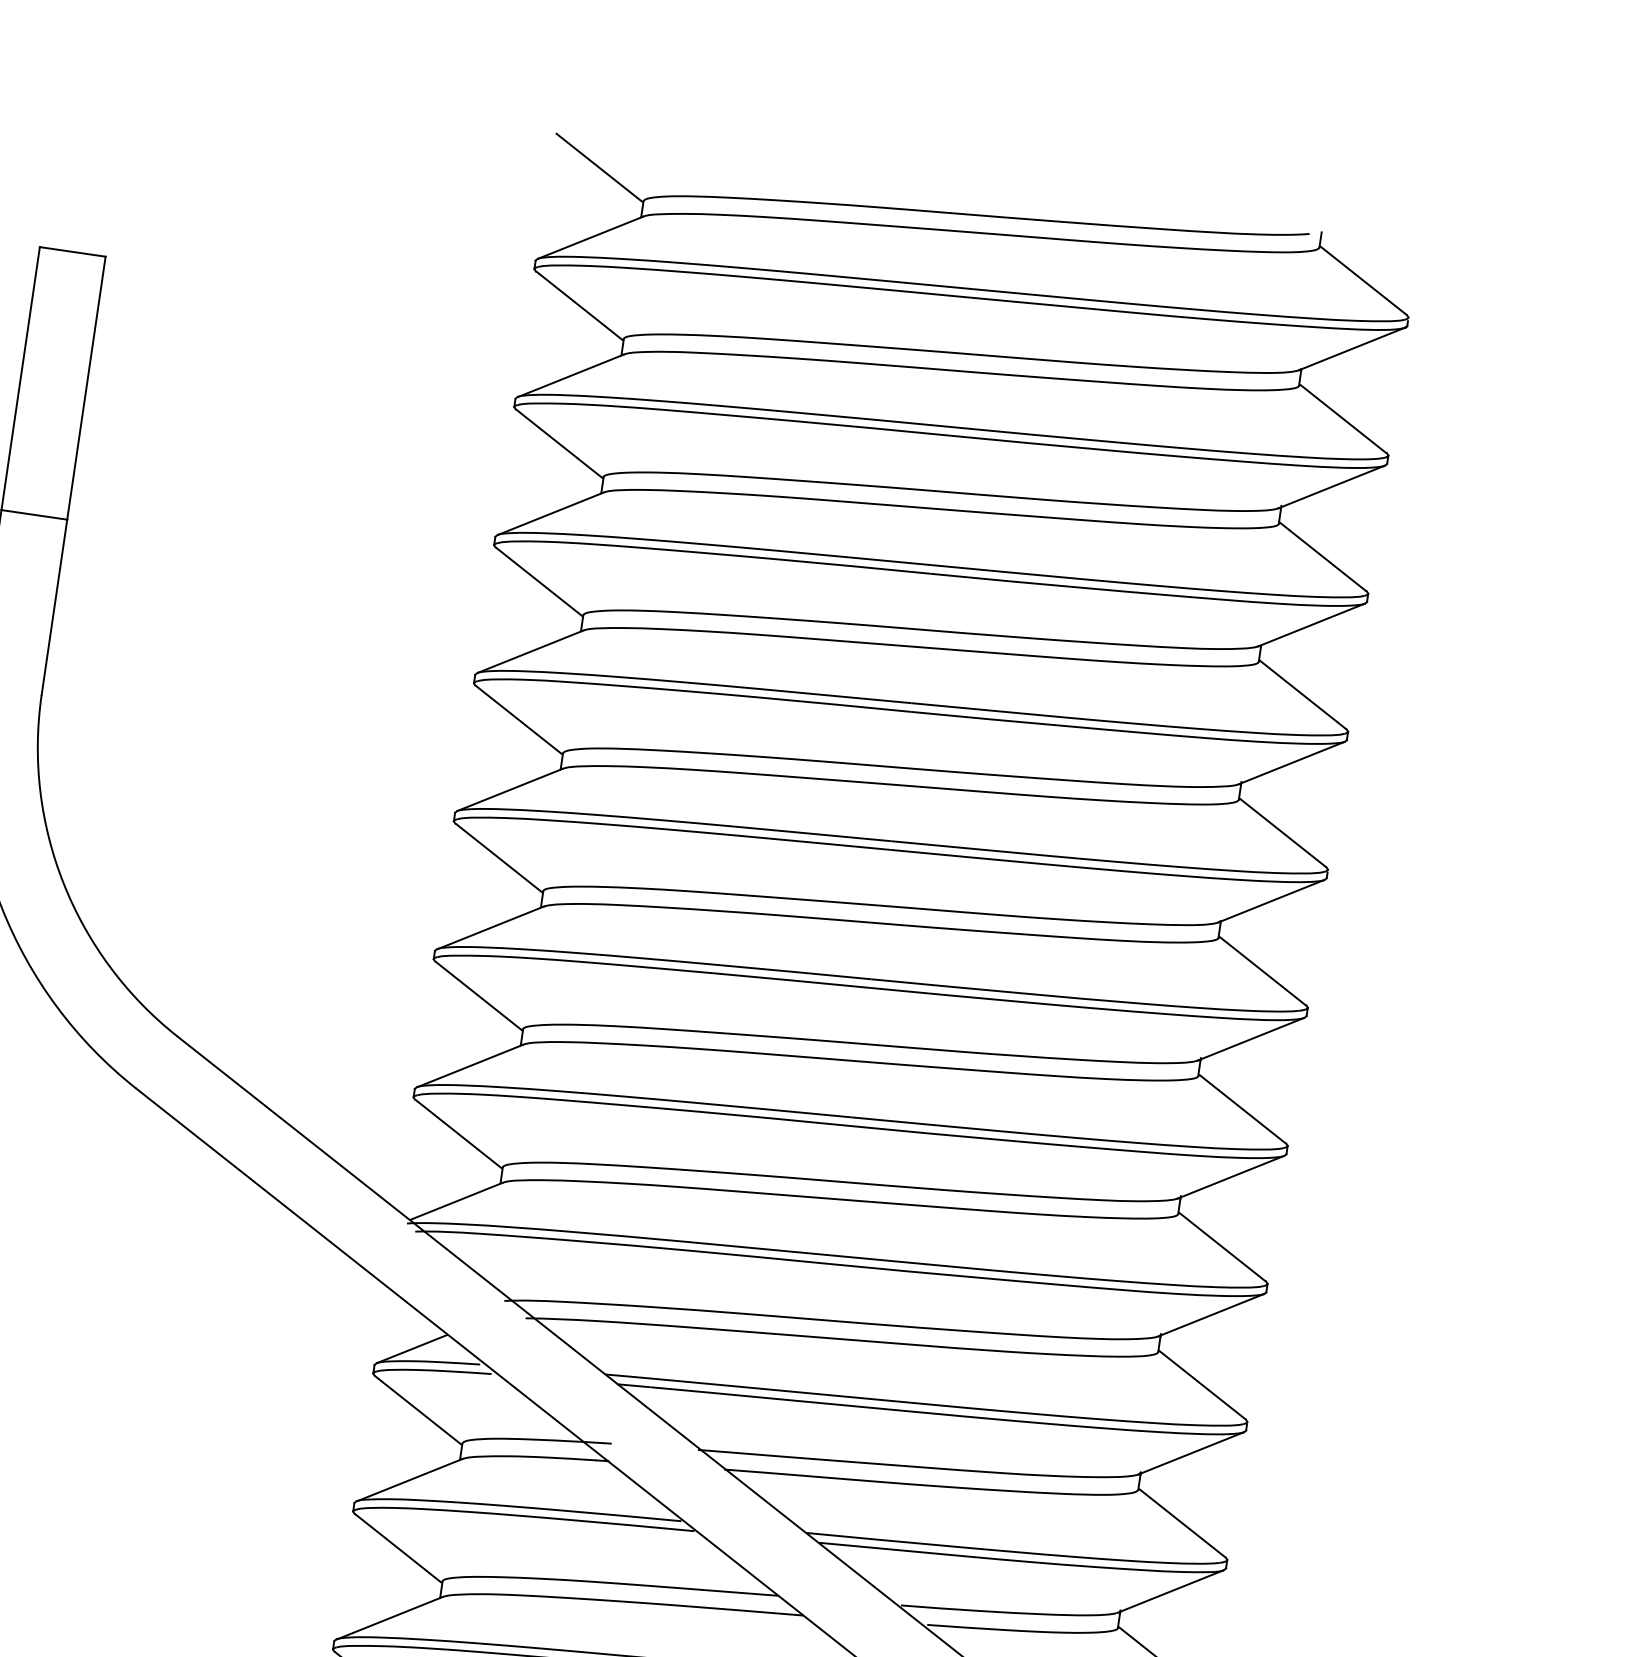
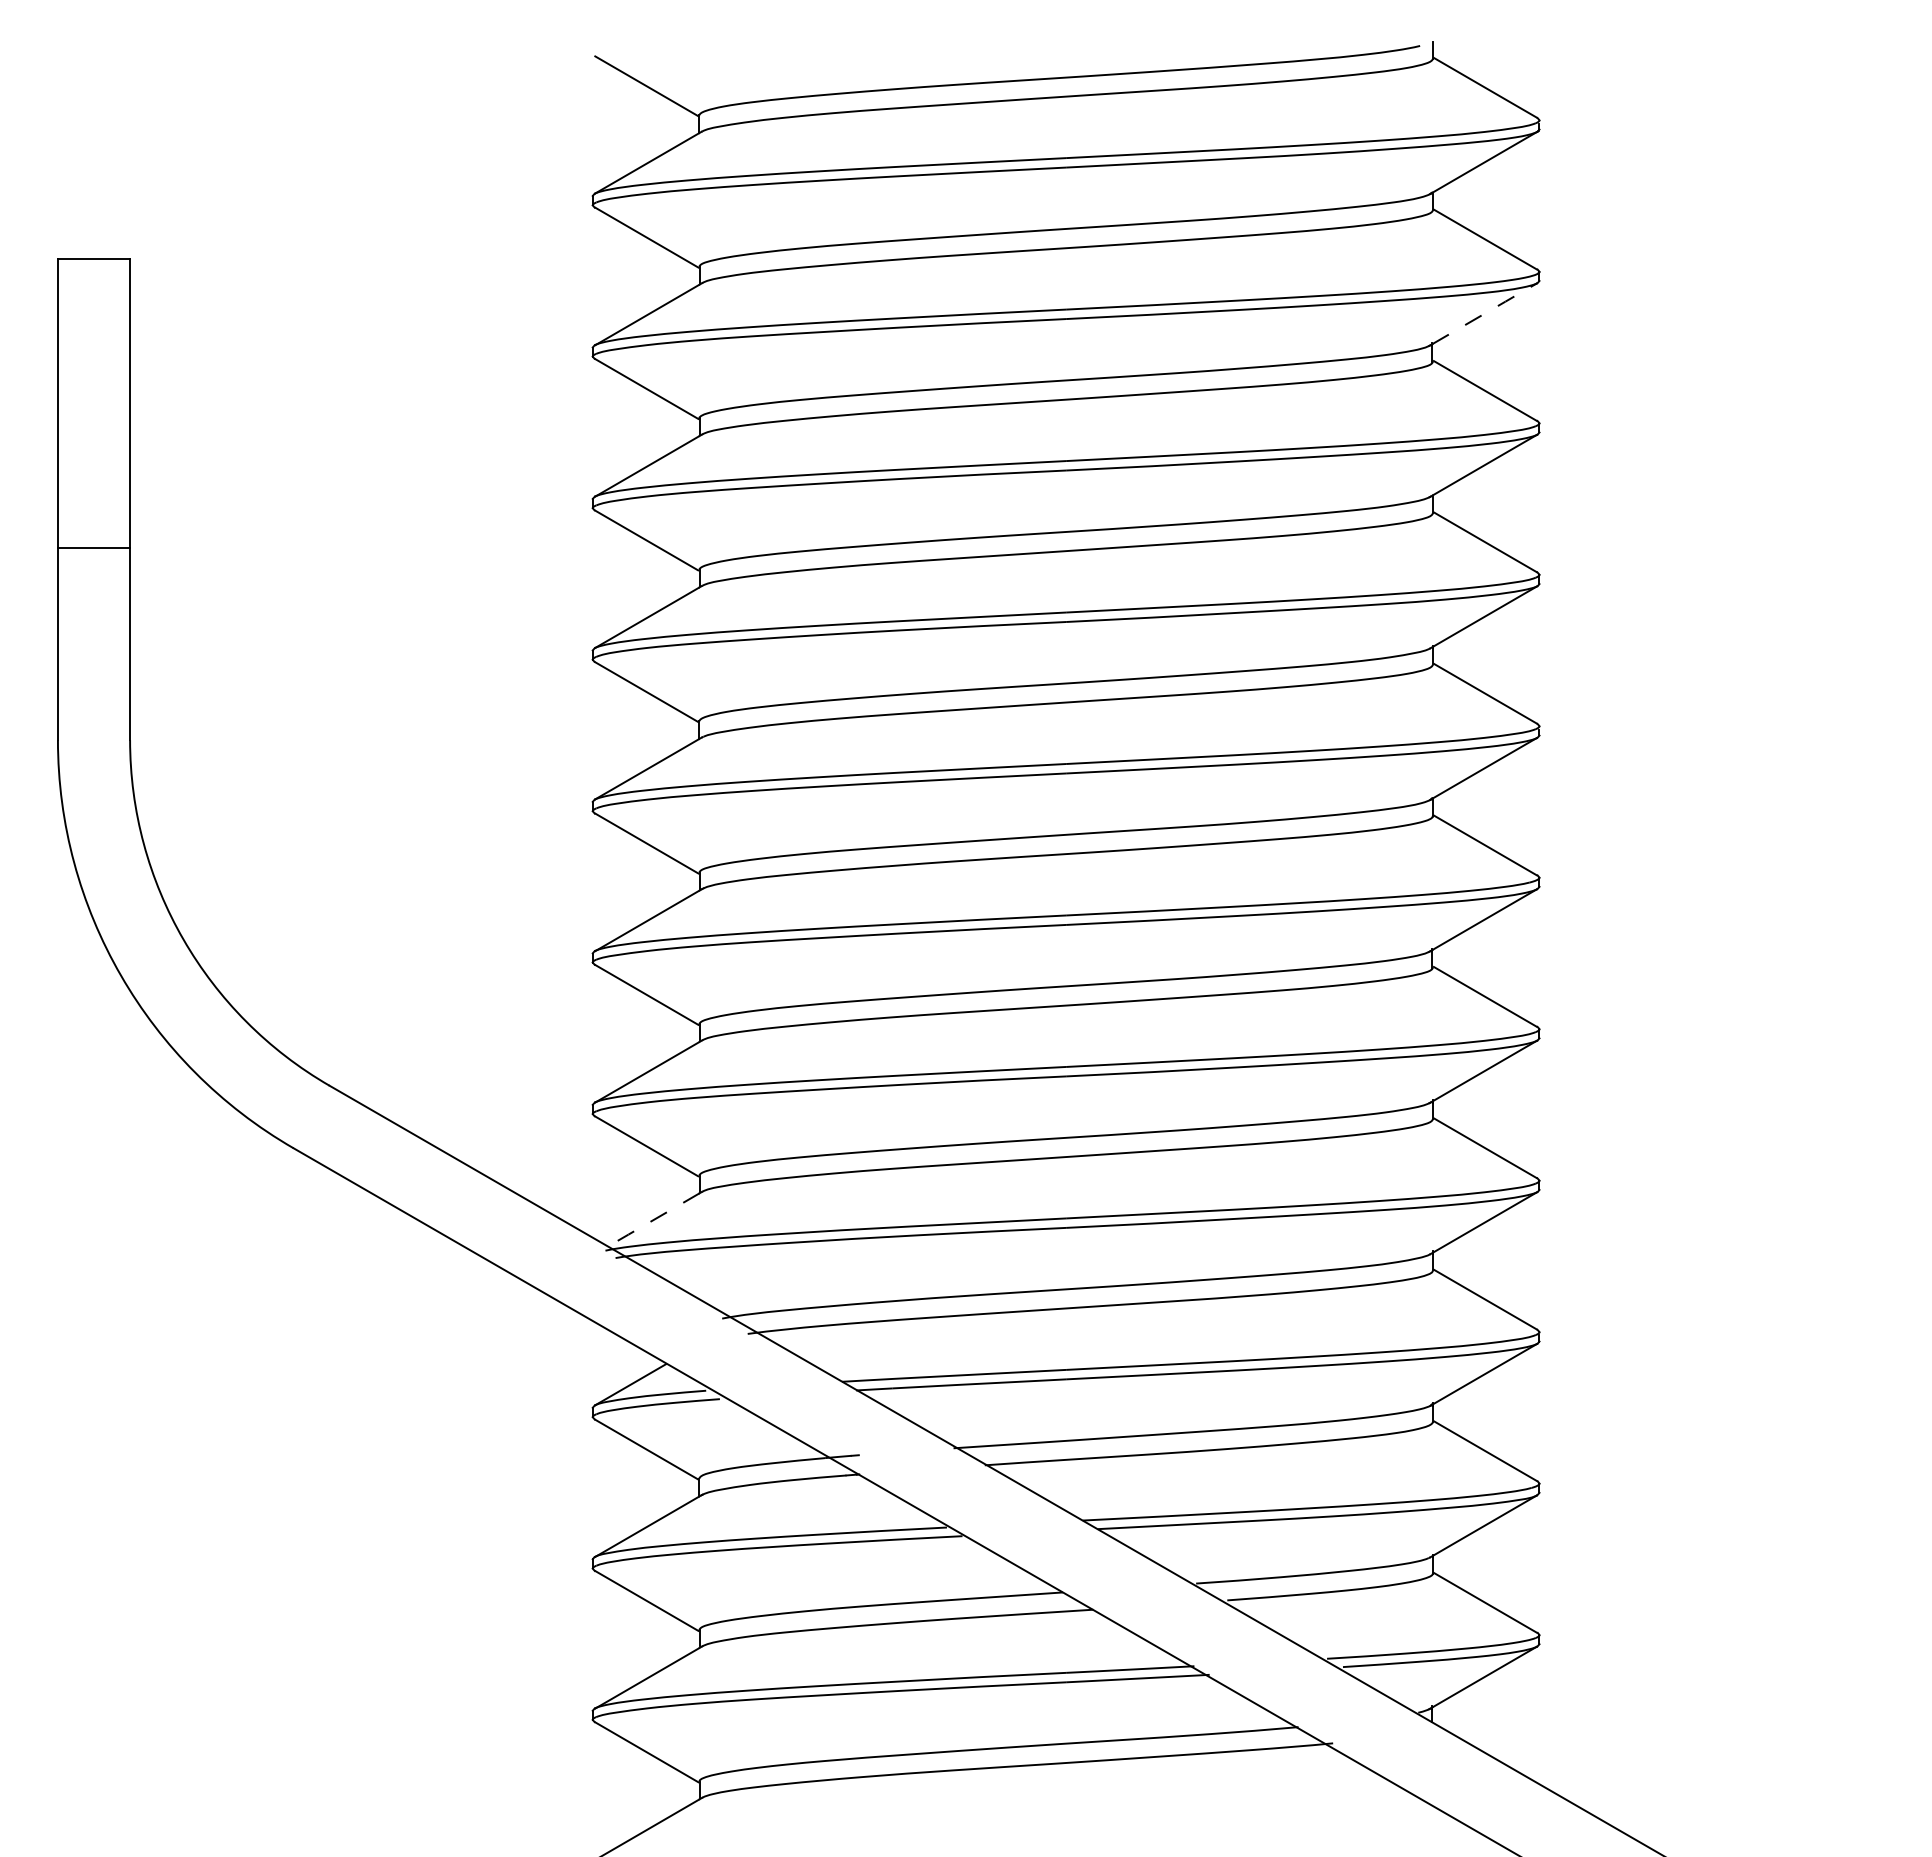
line: (1333, 486) -> (1485, 313), solid -> dashed
line: (455, 1201) -> (654, 1219), solid -> dashed

